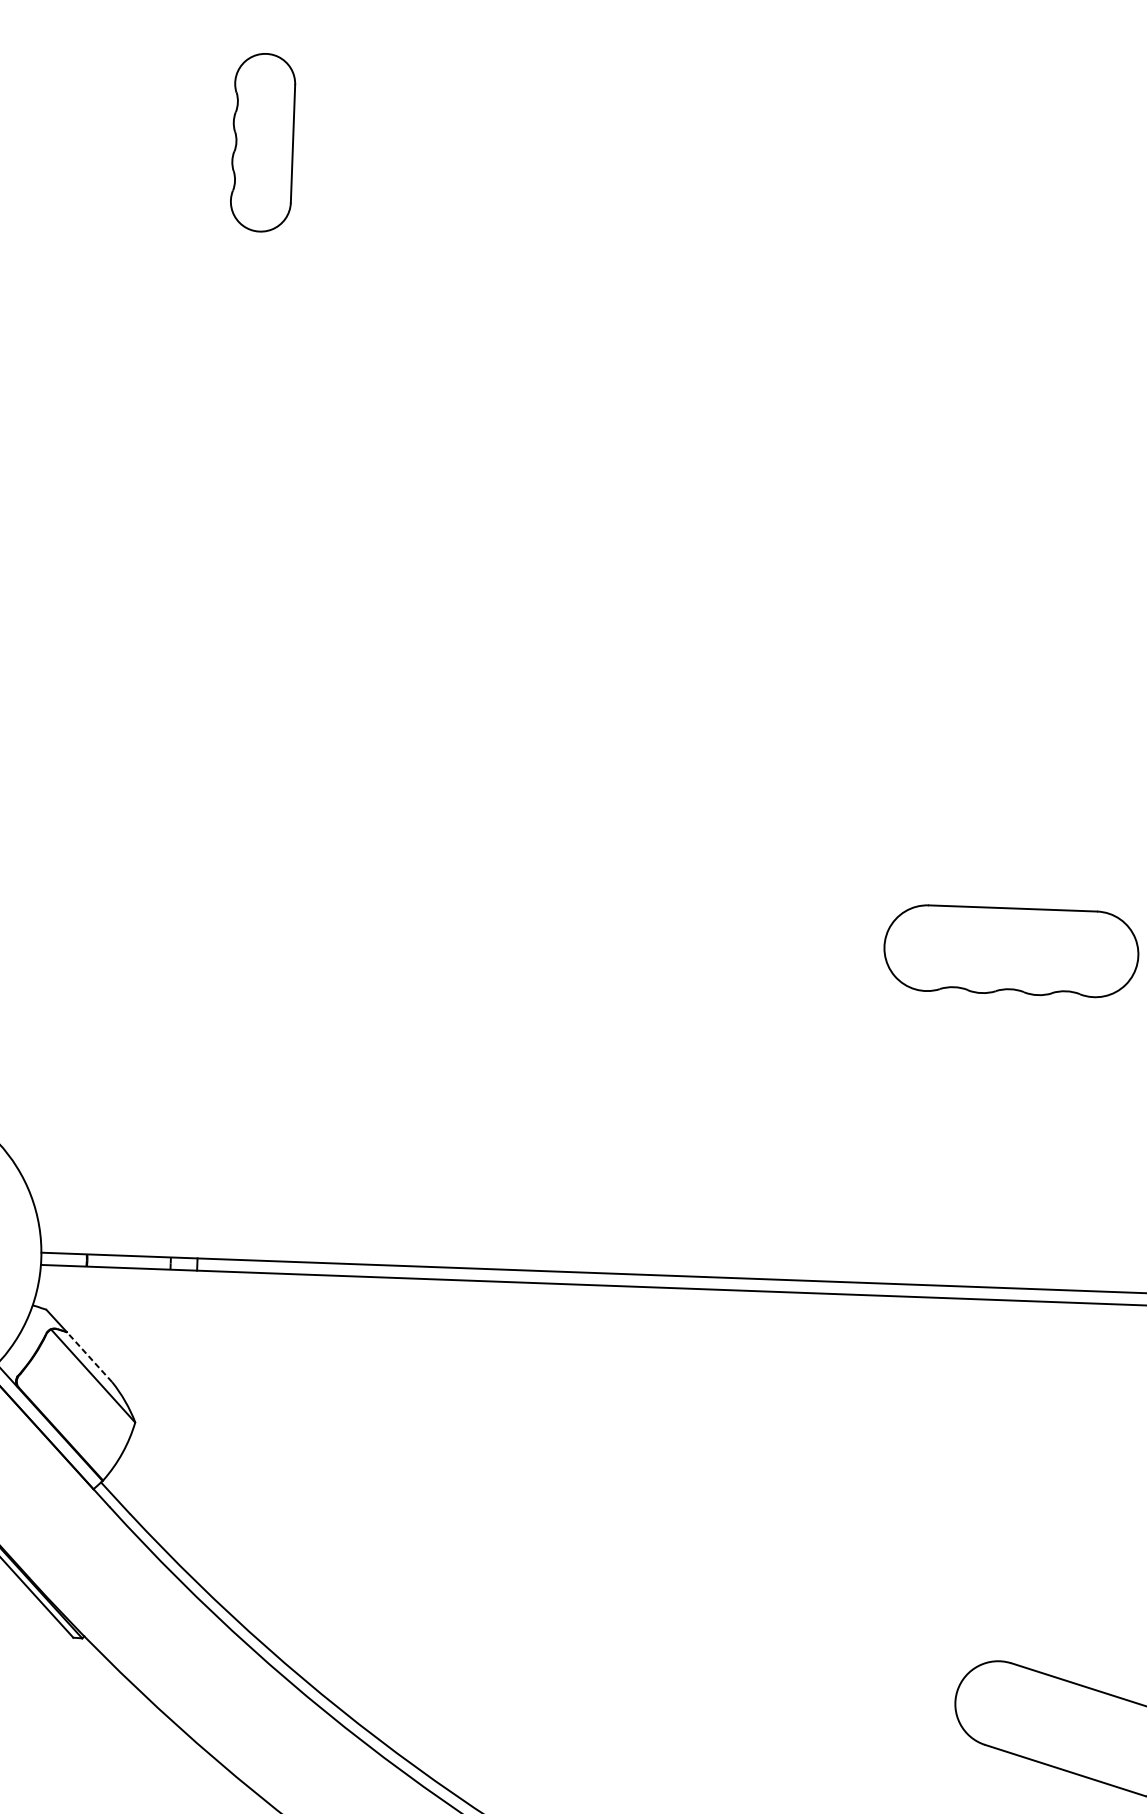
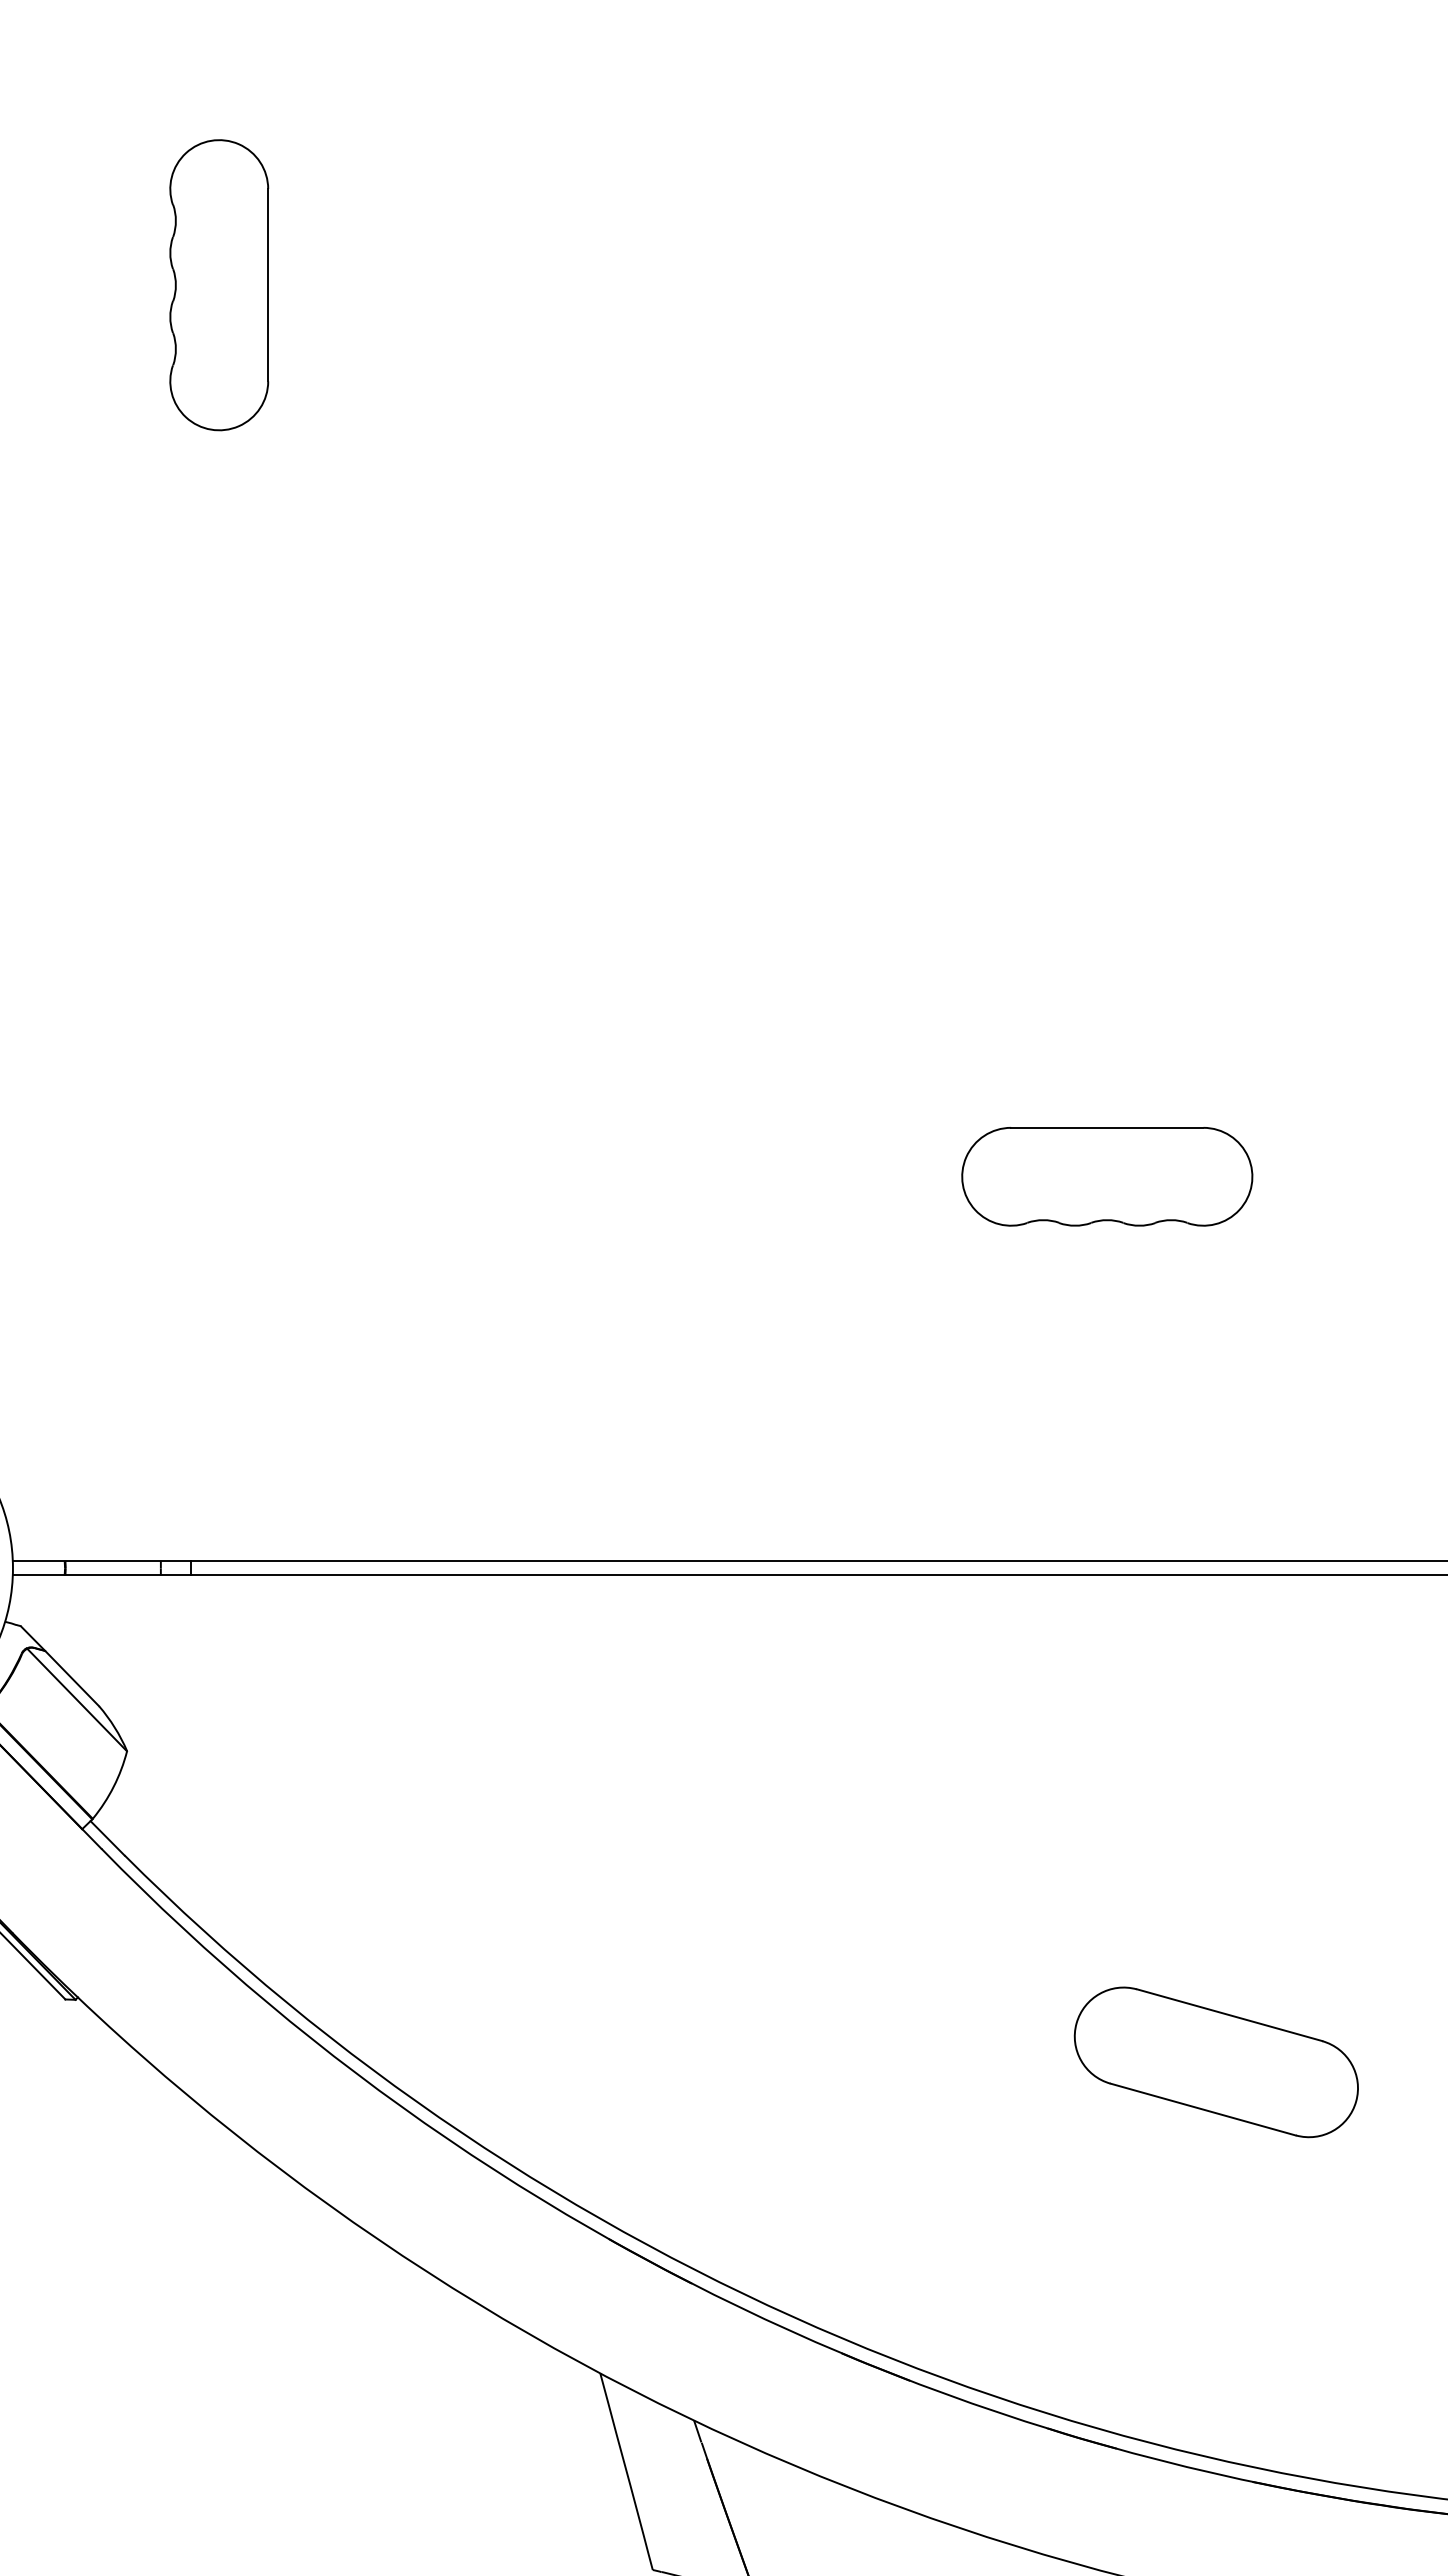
part: (263, 142) -> (219, 285), size x1.43
line: (88, 1357) -> (71, 1678), dashed -> solid

